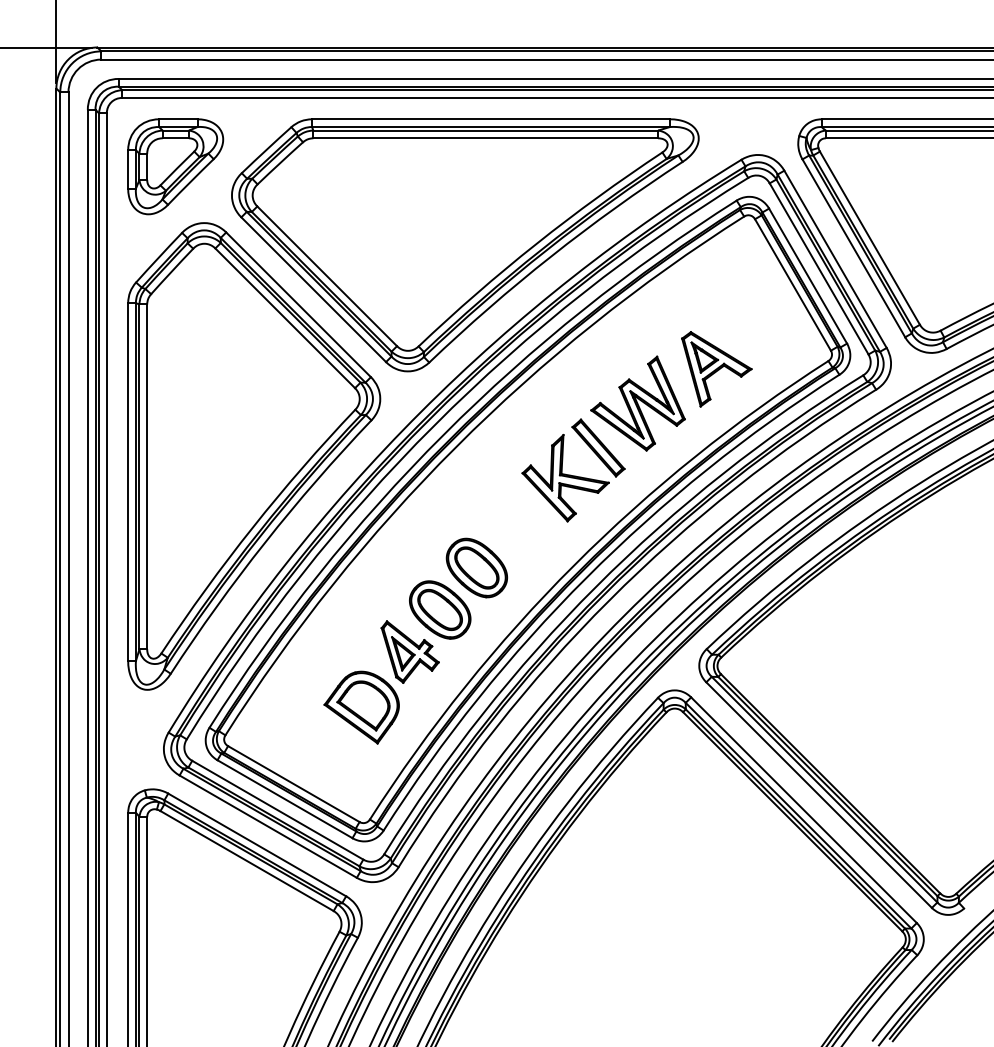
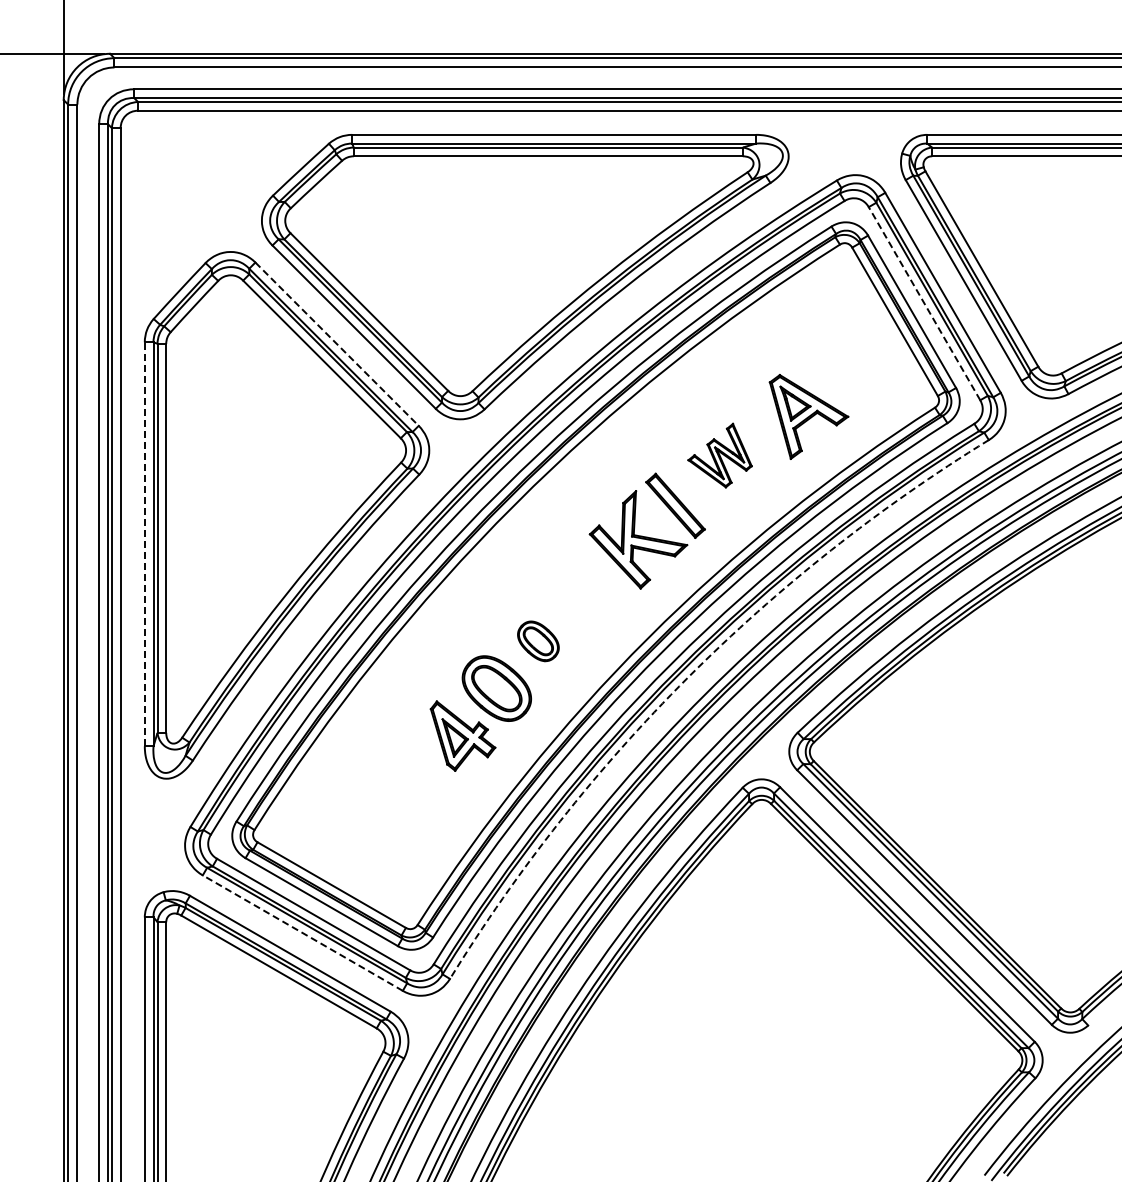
part: (174, 166) -> (197, 188), removed
line: (819, 268) -> (924, 303), solid -> dashed
line: (298, 305) -> (337, 344), solid -> dashed
part: (637, 403) -> (719, 455), size x0.6
line: (127, 482) -> (144, 544), solid -> dashed
part: (477, 568) -> (538, 641), size x0.6
arc: (609, 600) -> (687, 677), solid -> dashed
part: (361, 707) -> (408, 798), removed
line: (267, 826) -> (302, 932), solid -> dashed

